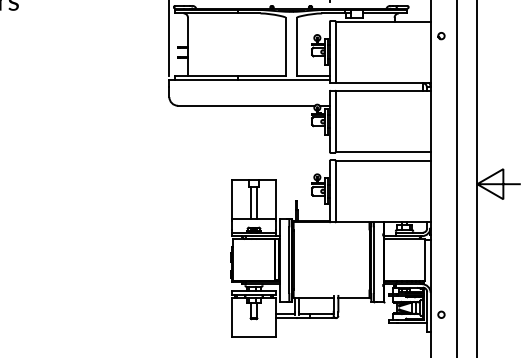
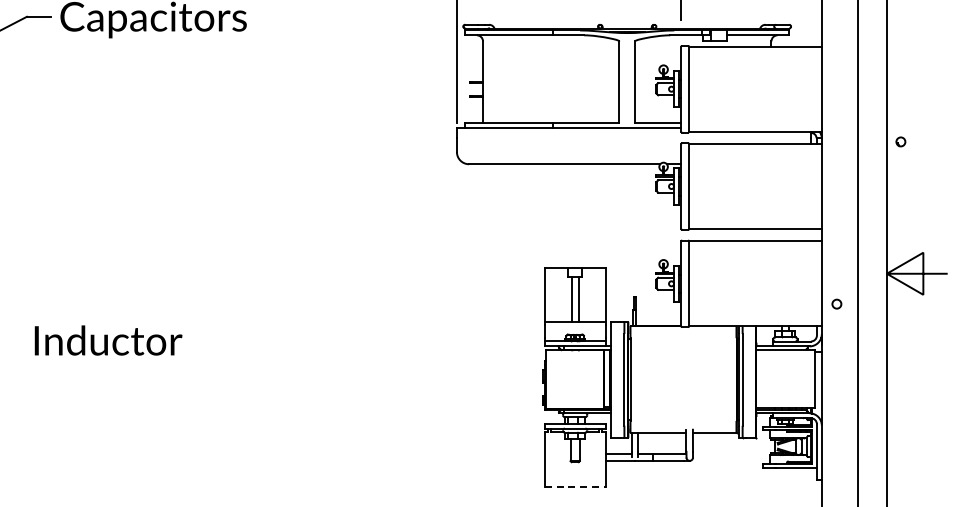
part: (441, 35) -> (900, 141), moved
circle: (441, 314) -> (836, 303), moved
line: (254, 336) -> (575, 486), solid -> dashed

